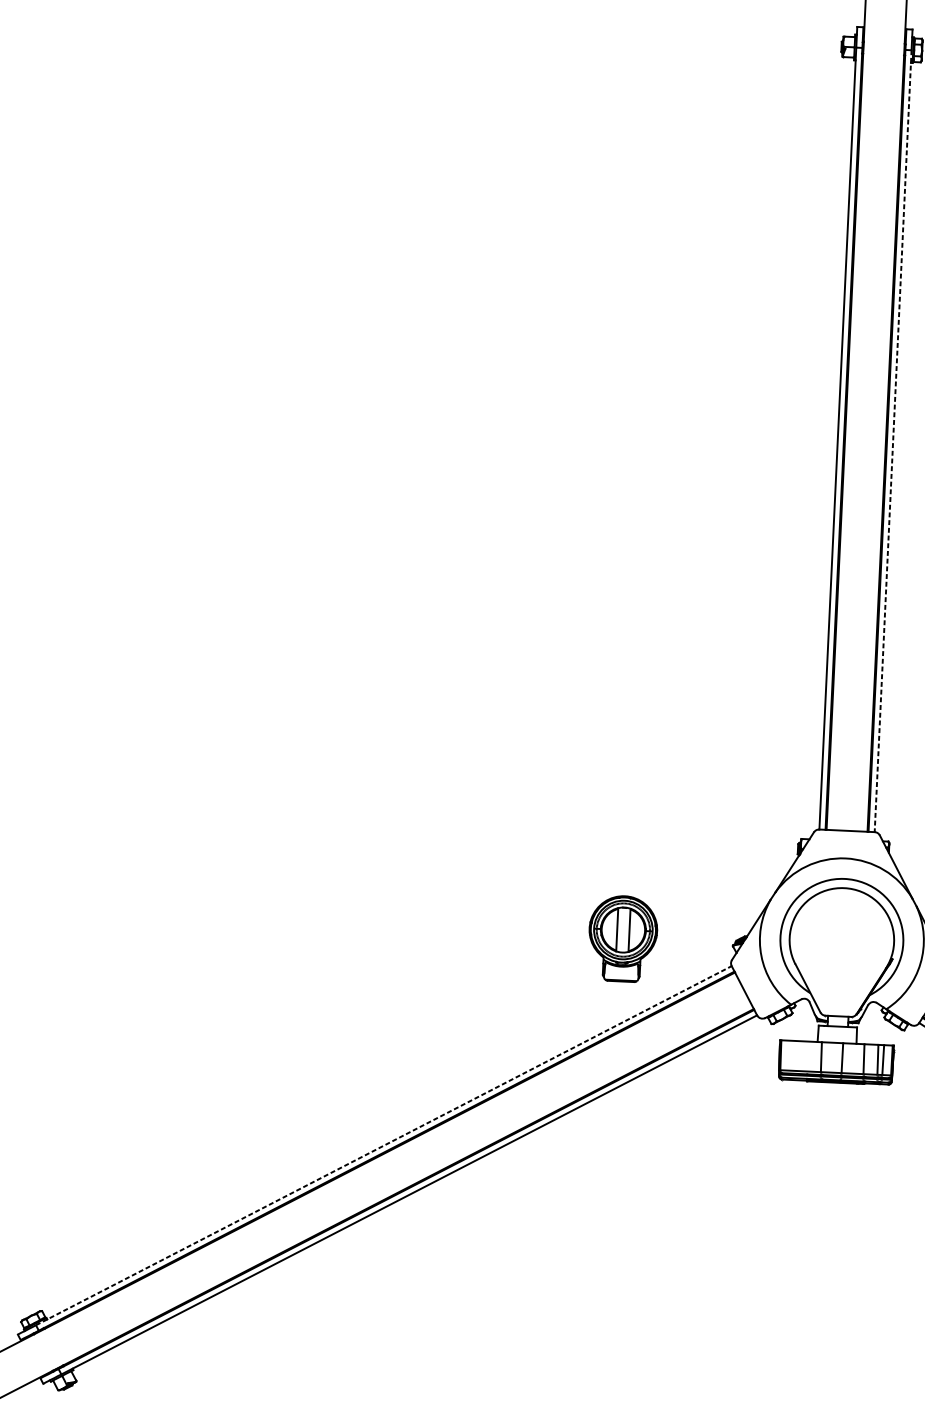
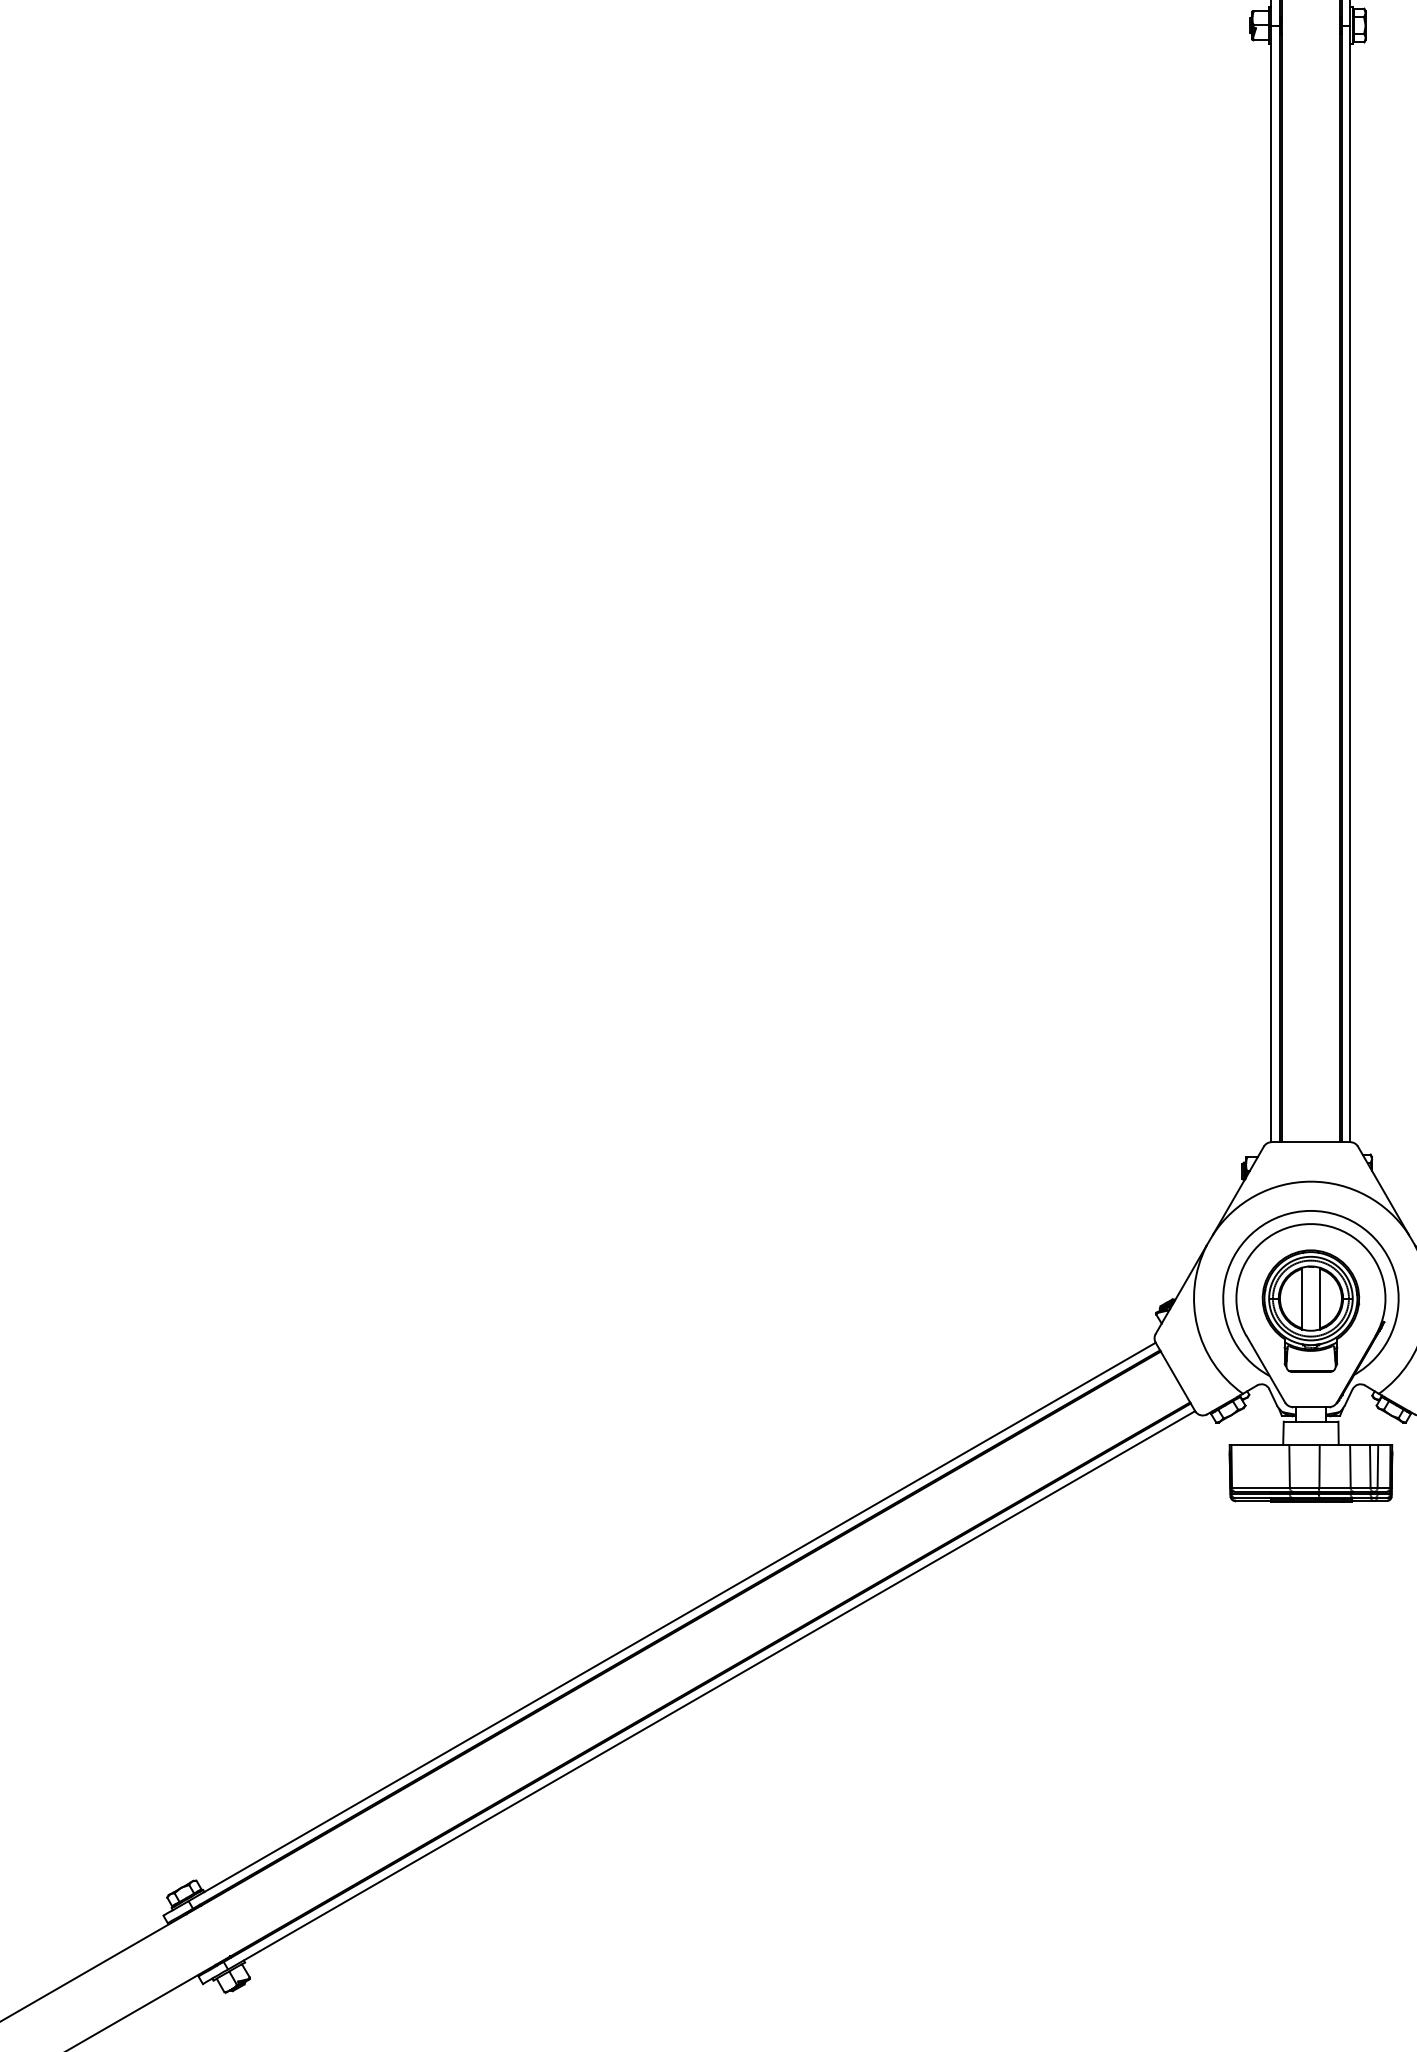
line: (893, 441) -> (1350, 584), dashed -> solid
part: (622, 938) -> (1310, 1310), moved
line: (384, 1145) -> (672, 1621), dashed -> solid

